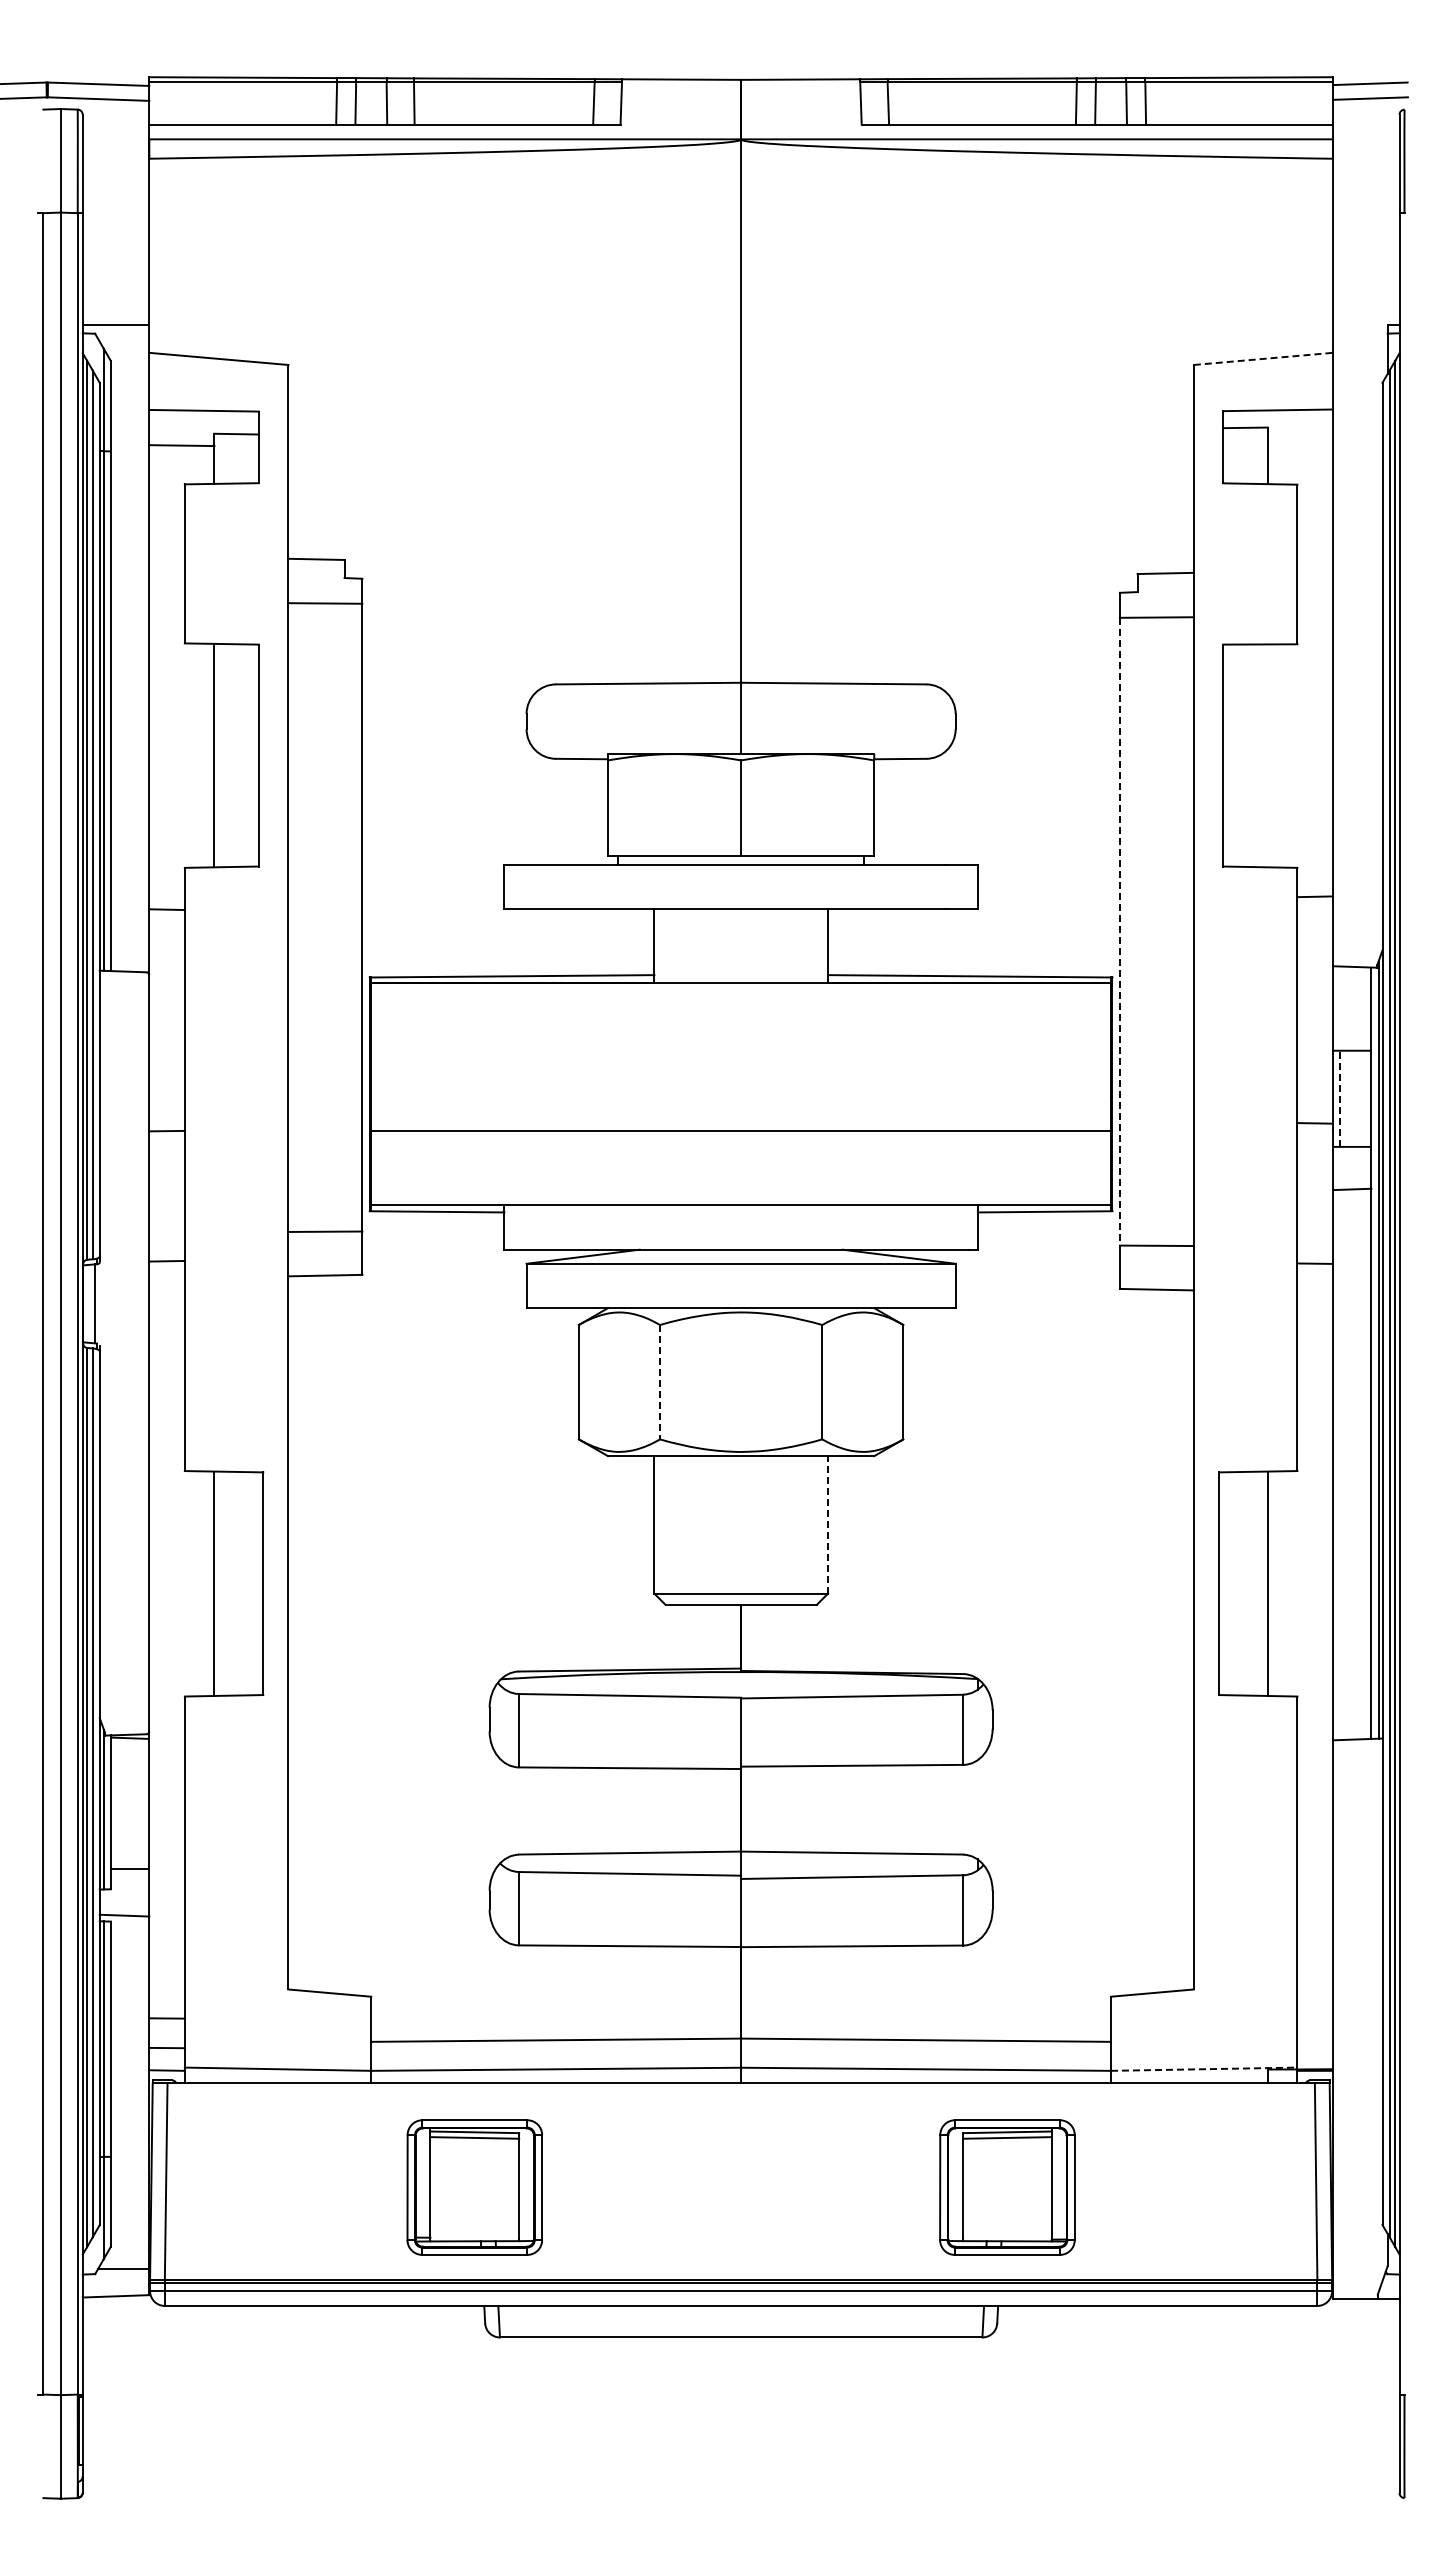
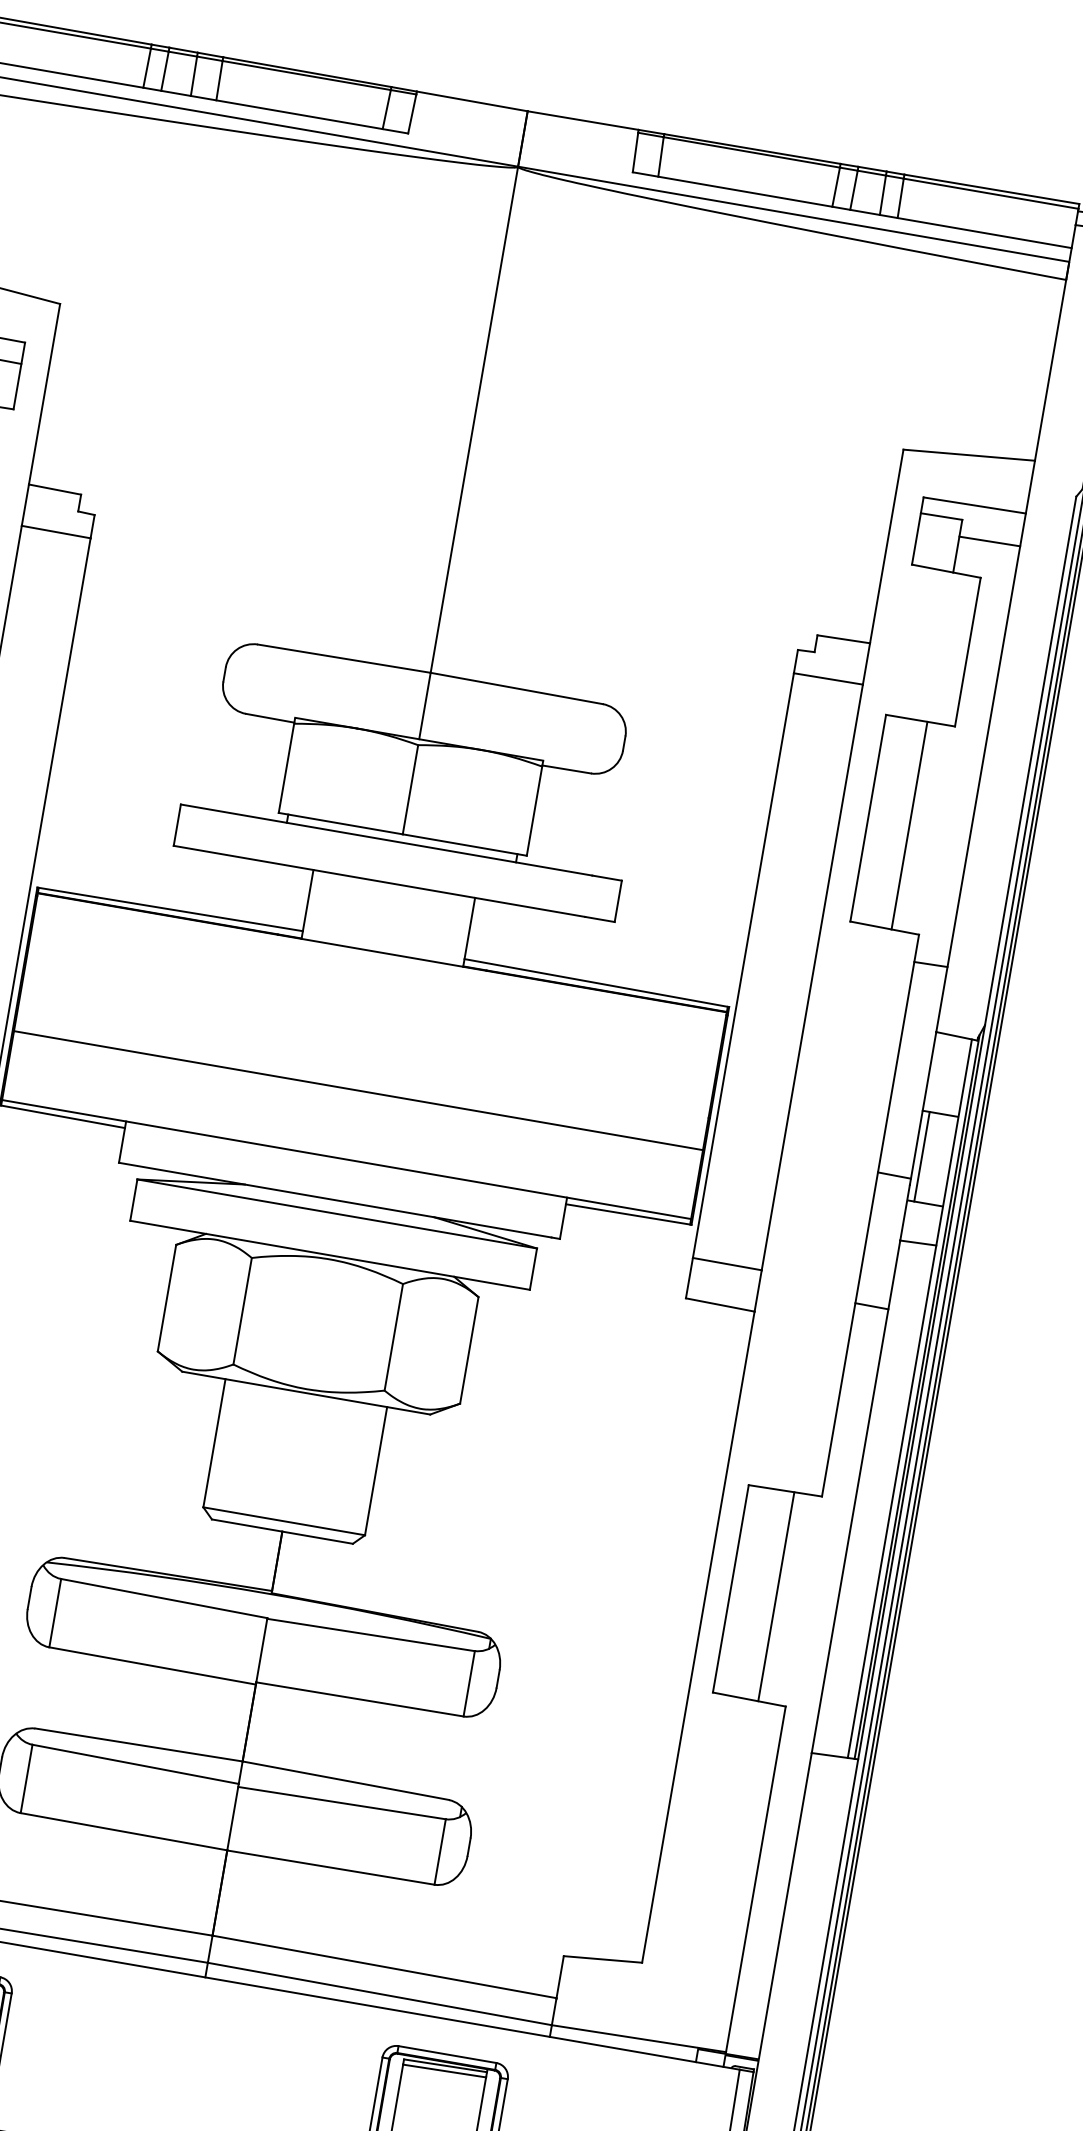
line: (1263, 358) -> (969, 454), dashed -> solid
line: (1299, 444) -> (989, 540), added
line: (1267, 755) -> (909, 825), added
line: (1119, 931) -> (743, 965), dashed -> solid
line: (1340, 1098) -> (922, 1156), dashed -> solid
line: (660, 1382) -> (243, 1311), dashed -> solid
line: (827, 1524) -> (375, 1470), dashed -> solid
line: (1204, 2069) -> (639, 2038), dashed -> solid

